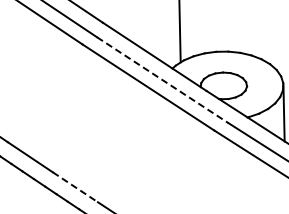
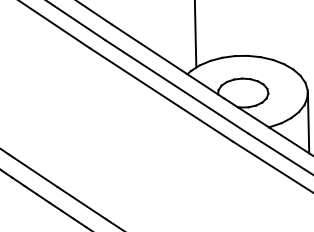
line: (162, 80) -> (176, 87), dashed -> solid
line: (75, 187) -> (82, 203), dashed -> solid

